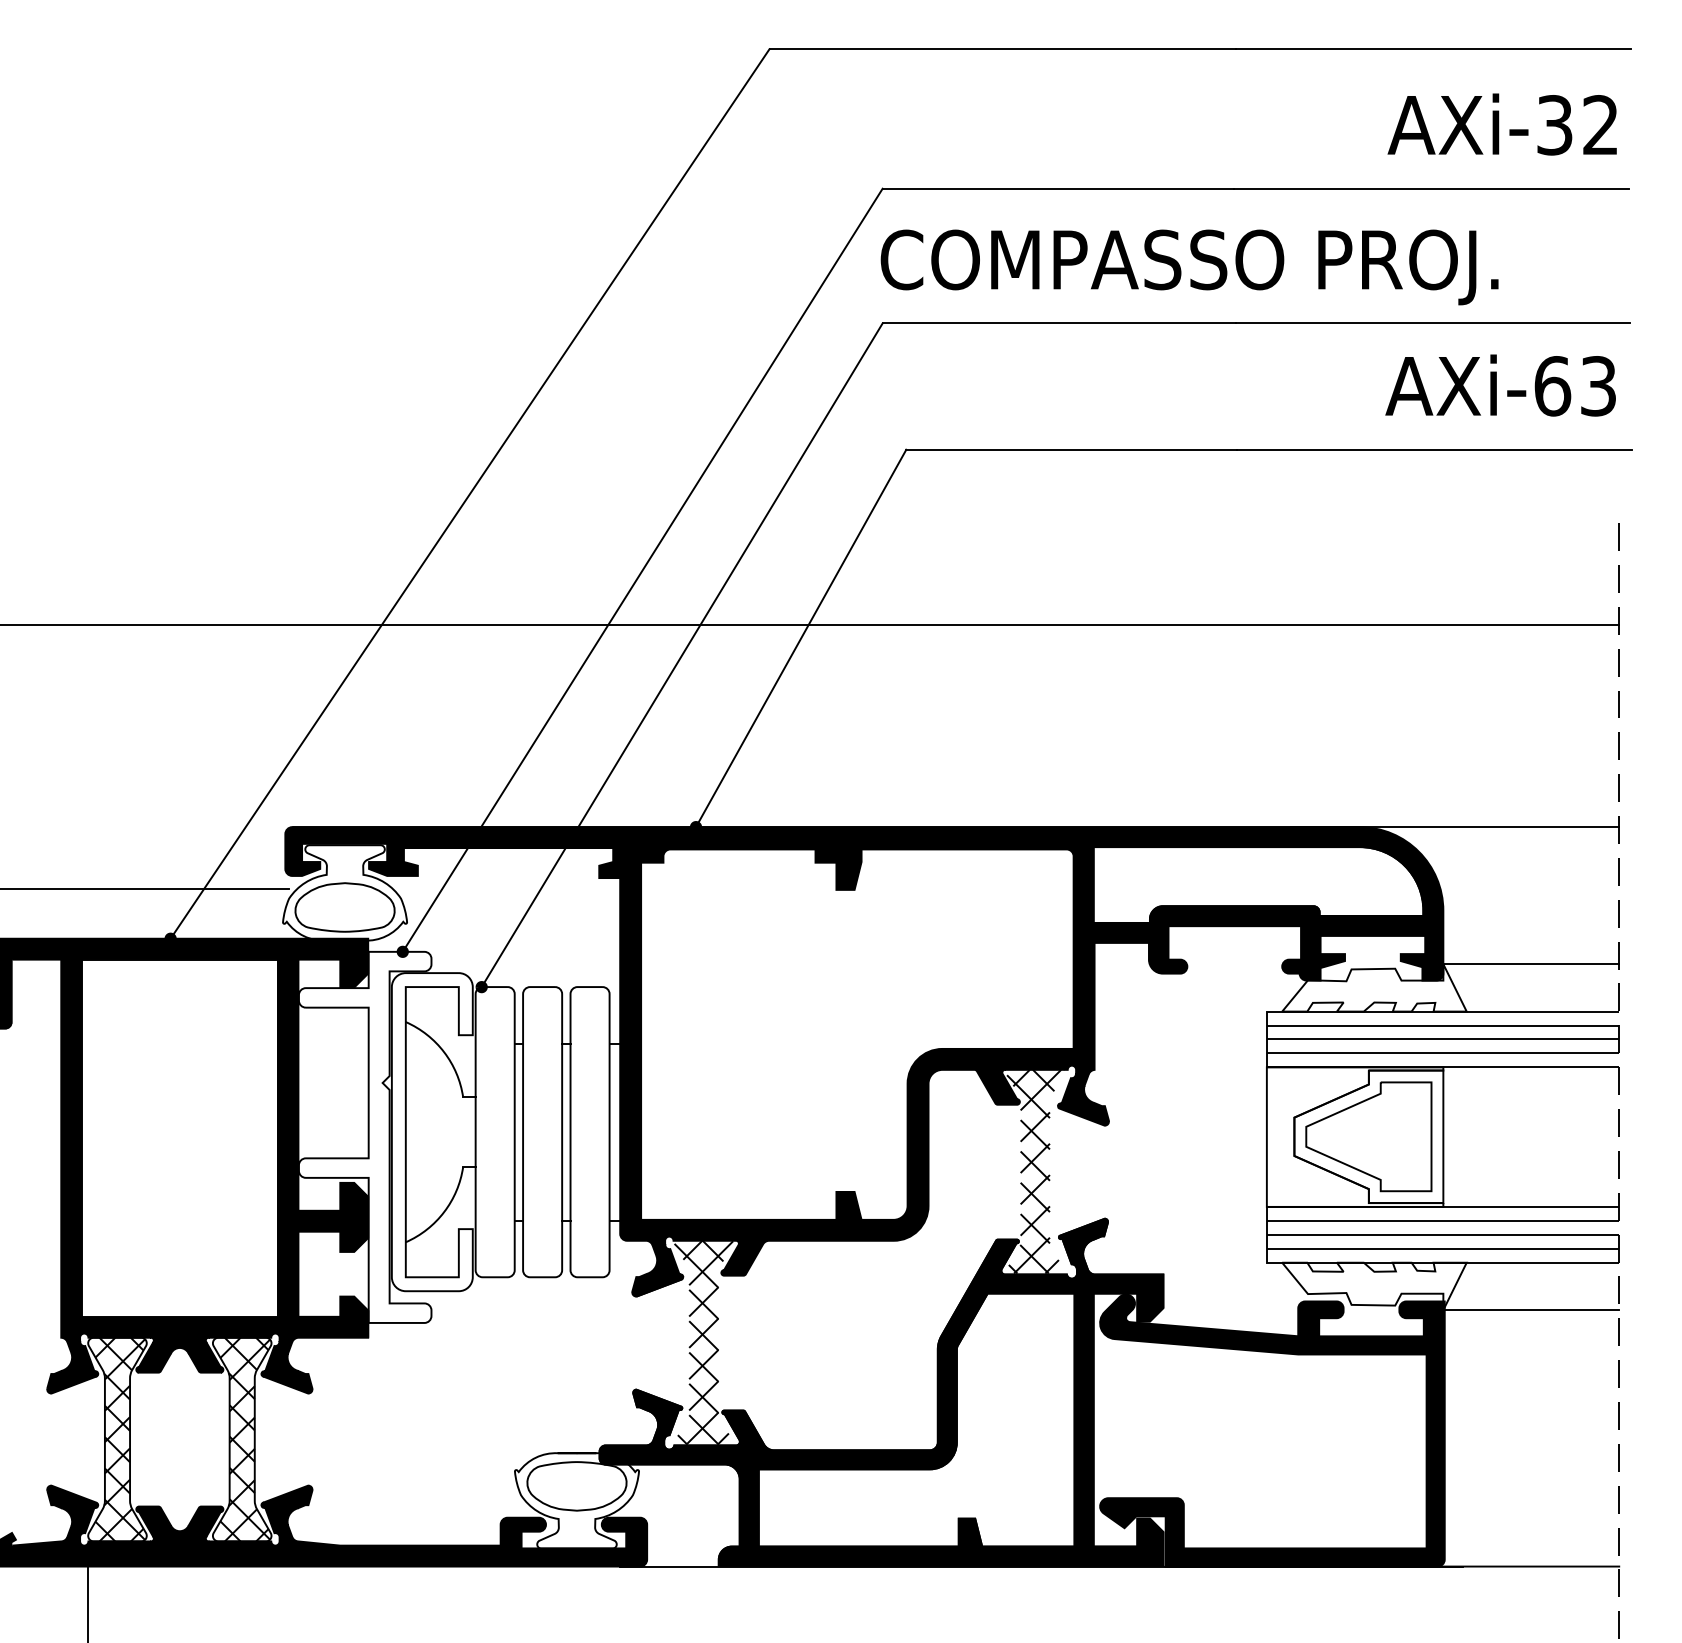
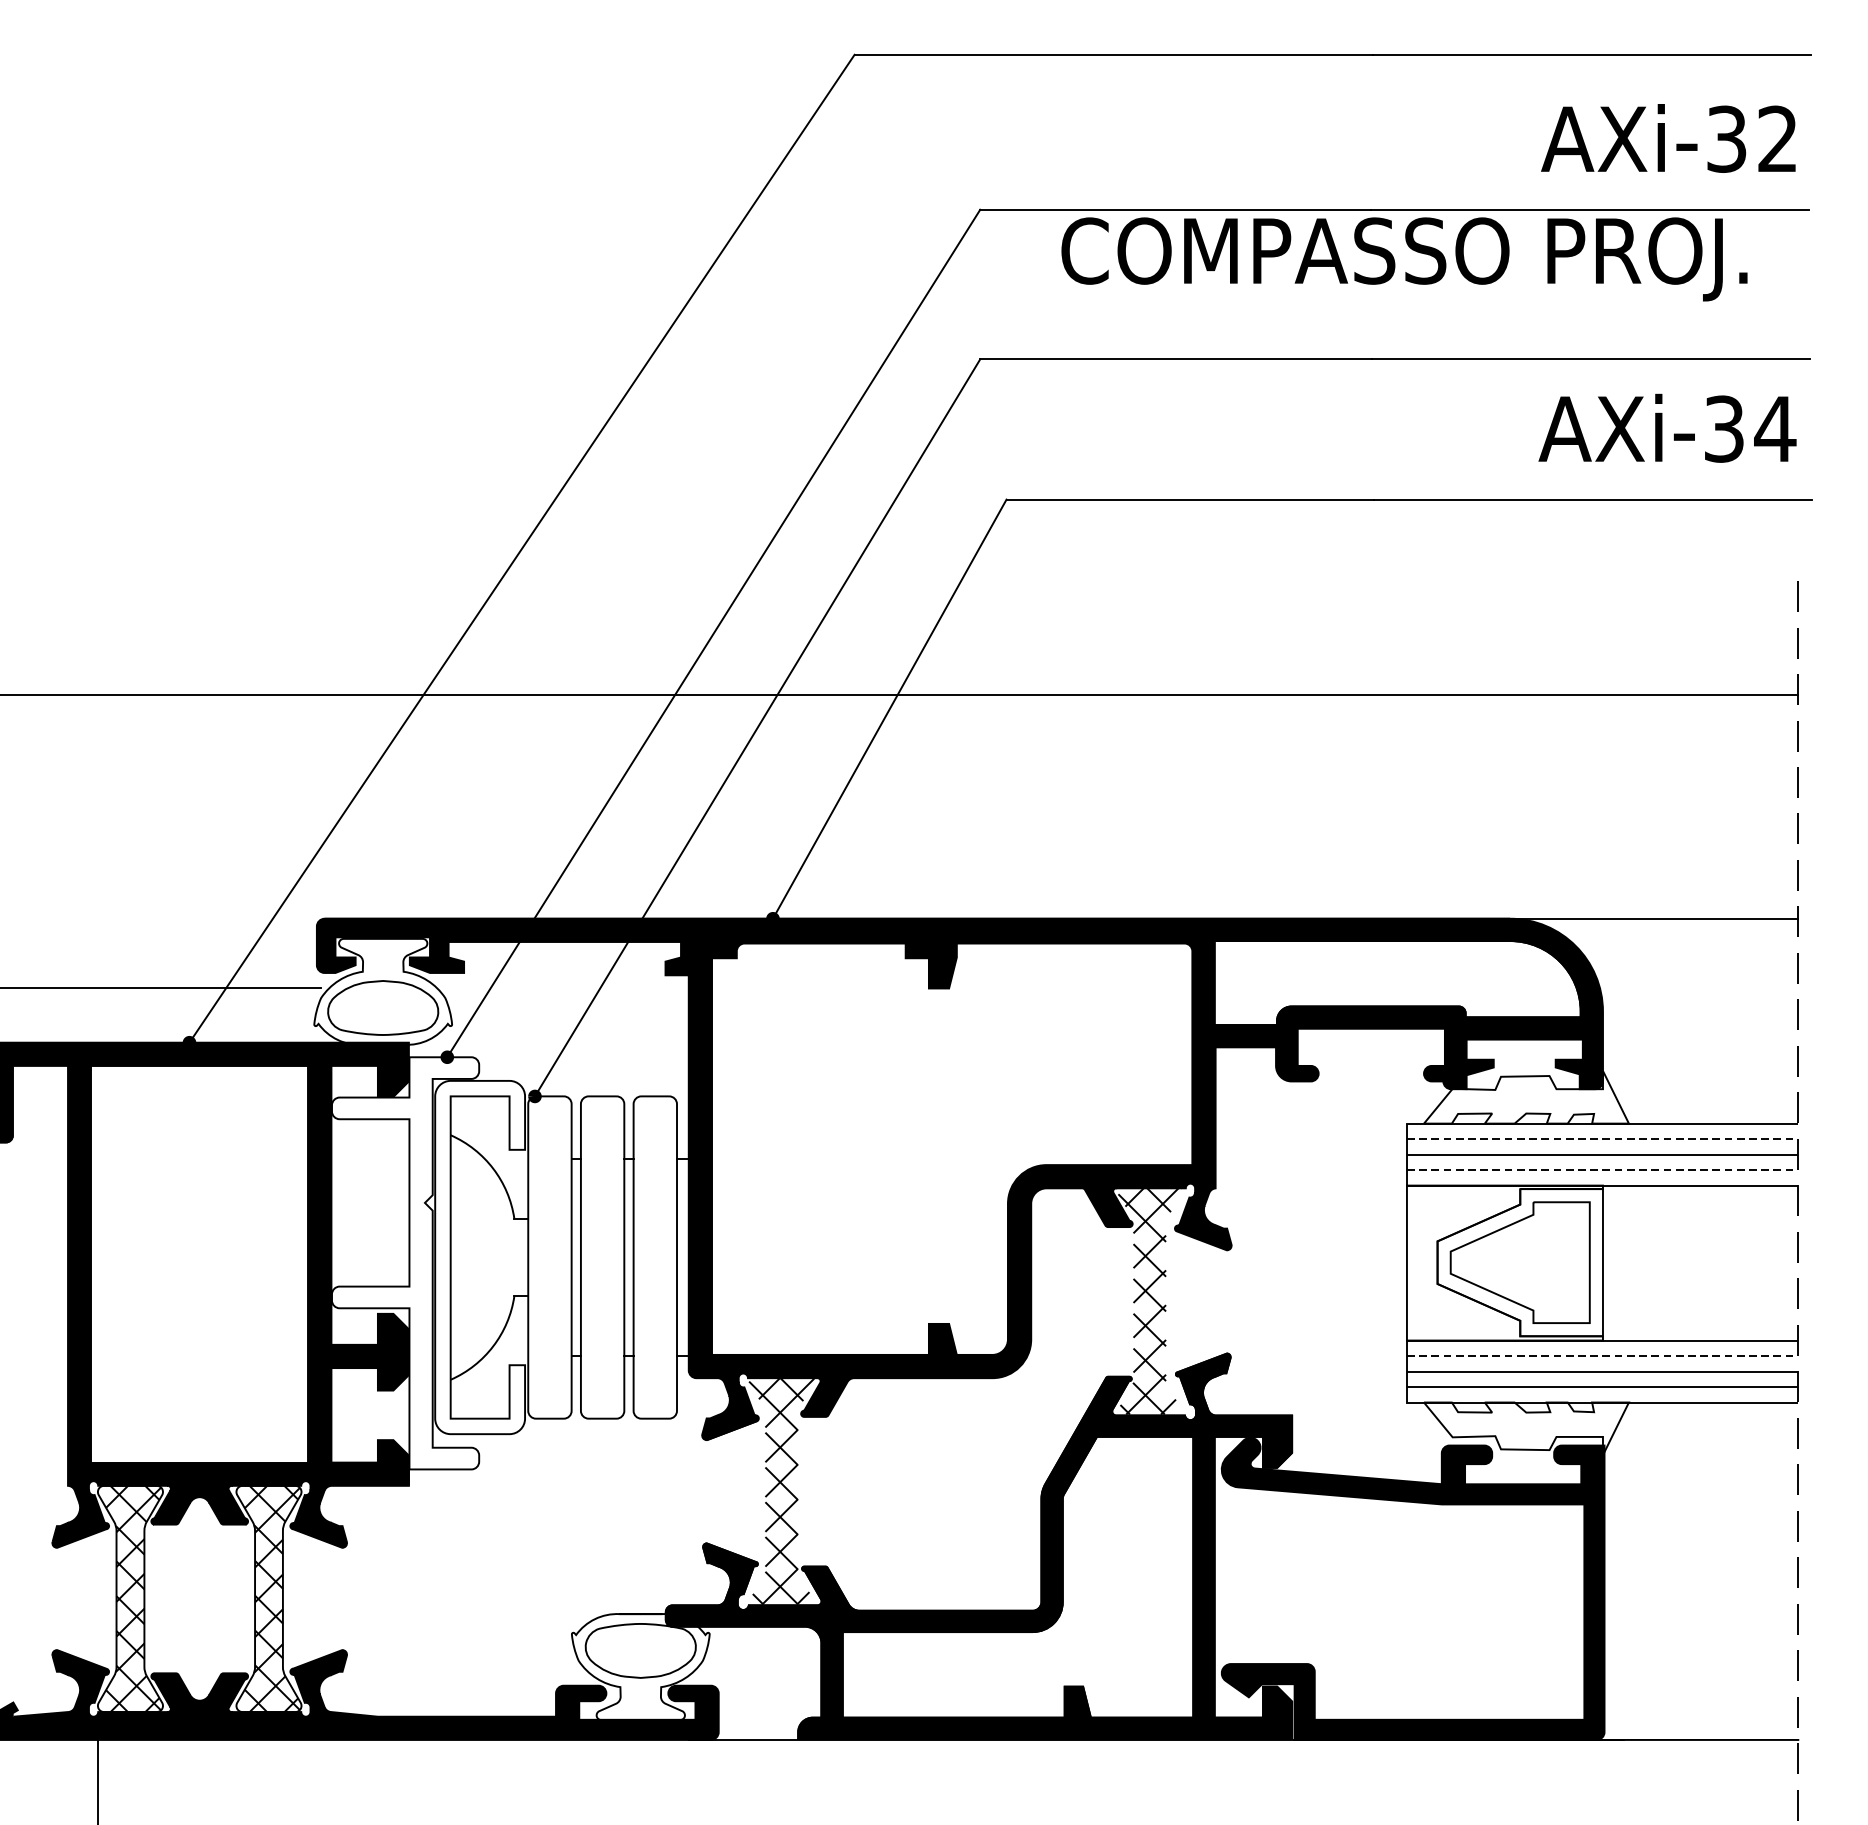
text: (1189, 267) -> (1404, 259), moved
text: (1575, 386) -> (1749, 429), AXi-63 -> AXi-34
line: (1531, 964) -> (1700, 1071), removed
line: (1443, 1025) -> (1603, 1139), solid -> dashed
line: (1443, 1053) -> (1603, 1170), solid -> dashed
line: (1443, 1220) -> (1603, 1355), solid -> dashed
line: (1531, 1310) -> (1700, 1455), removed

